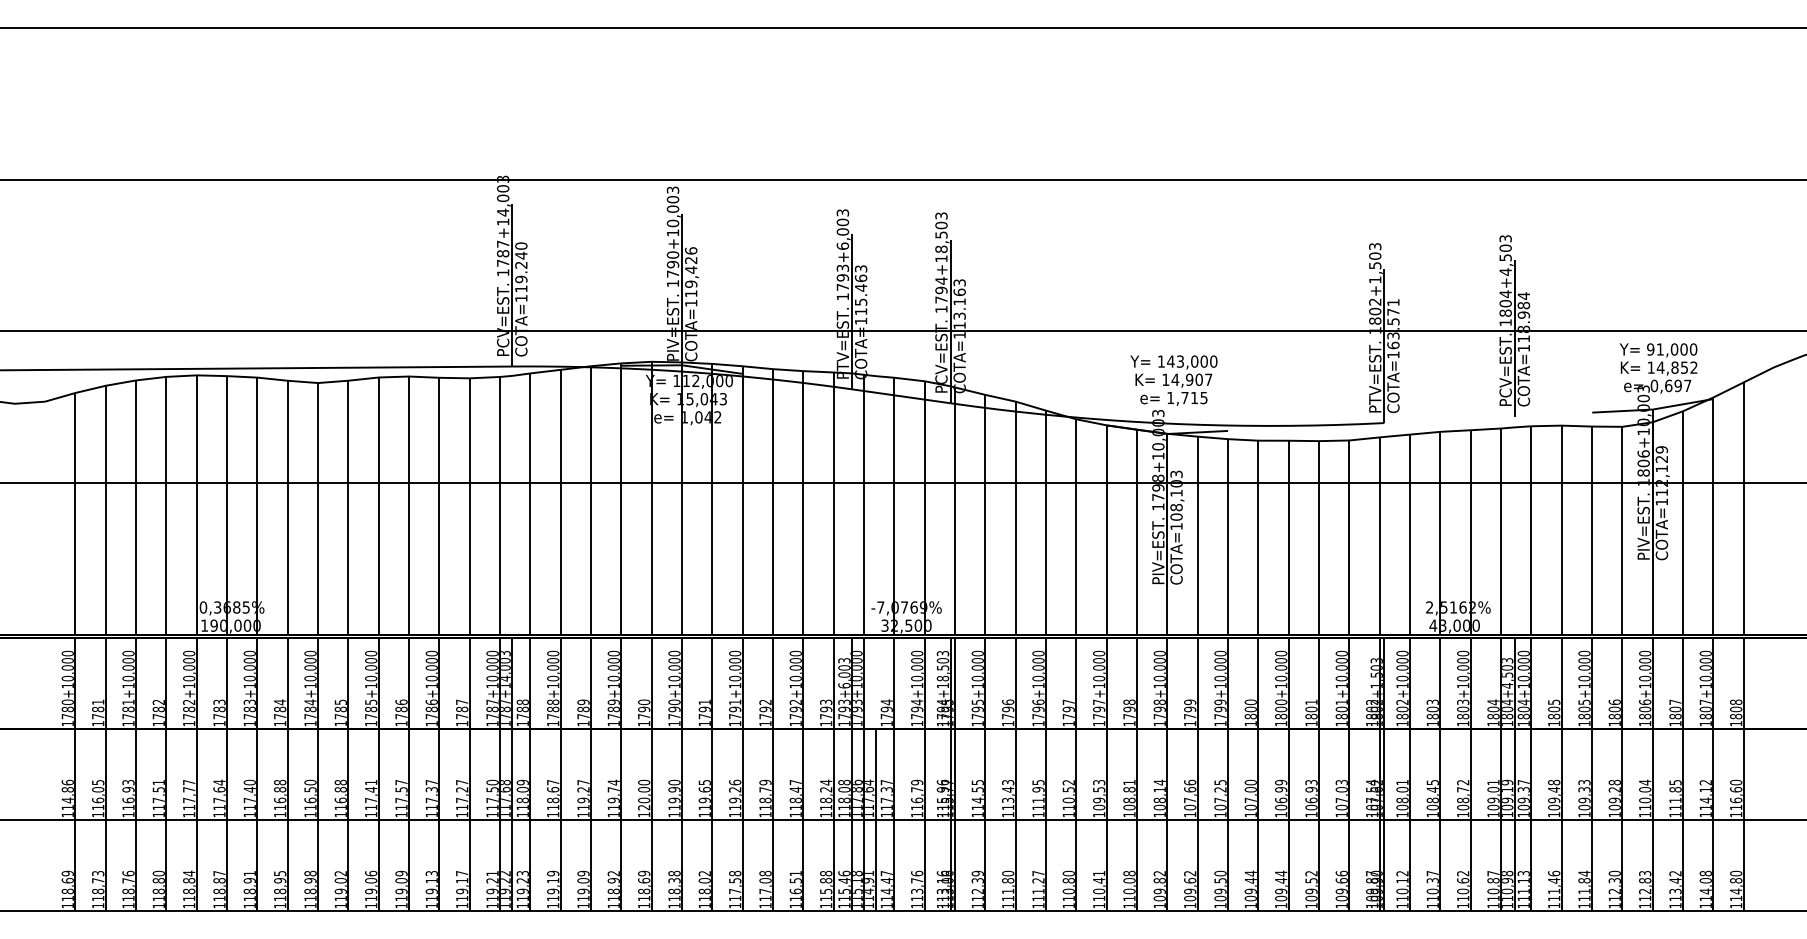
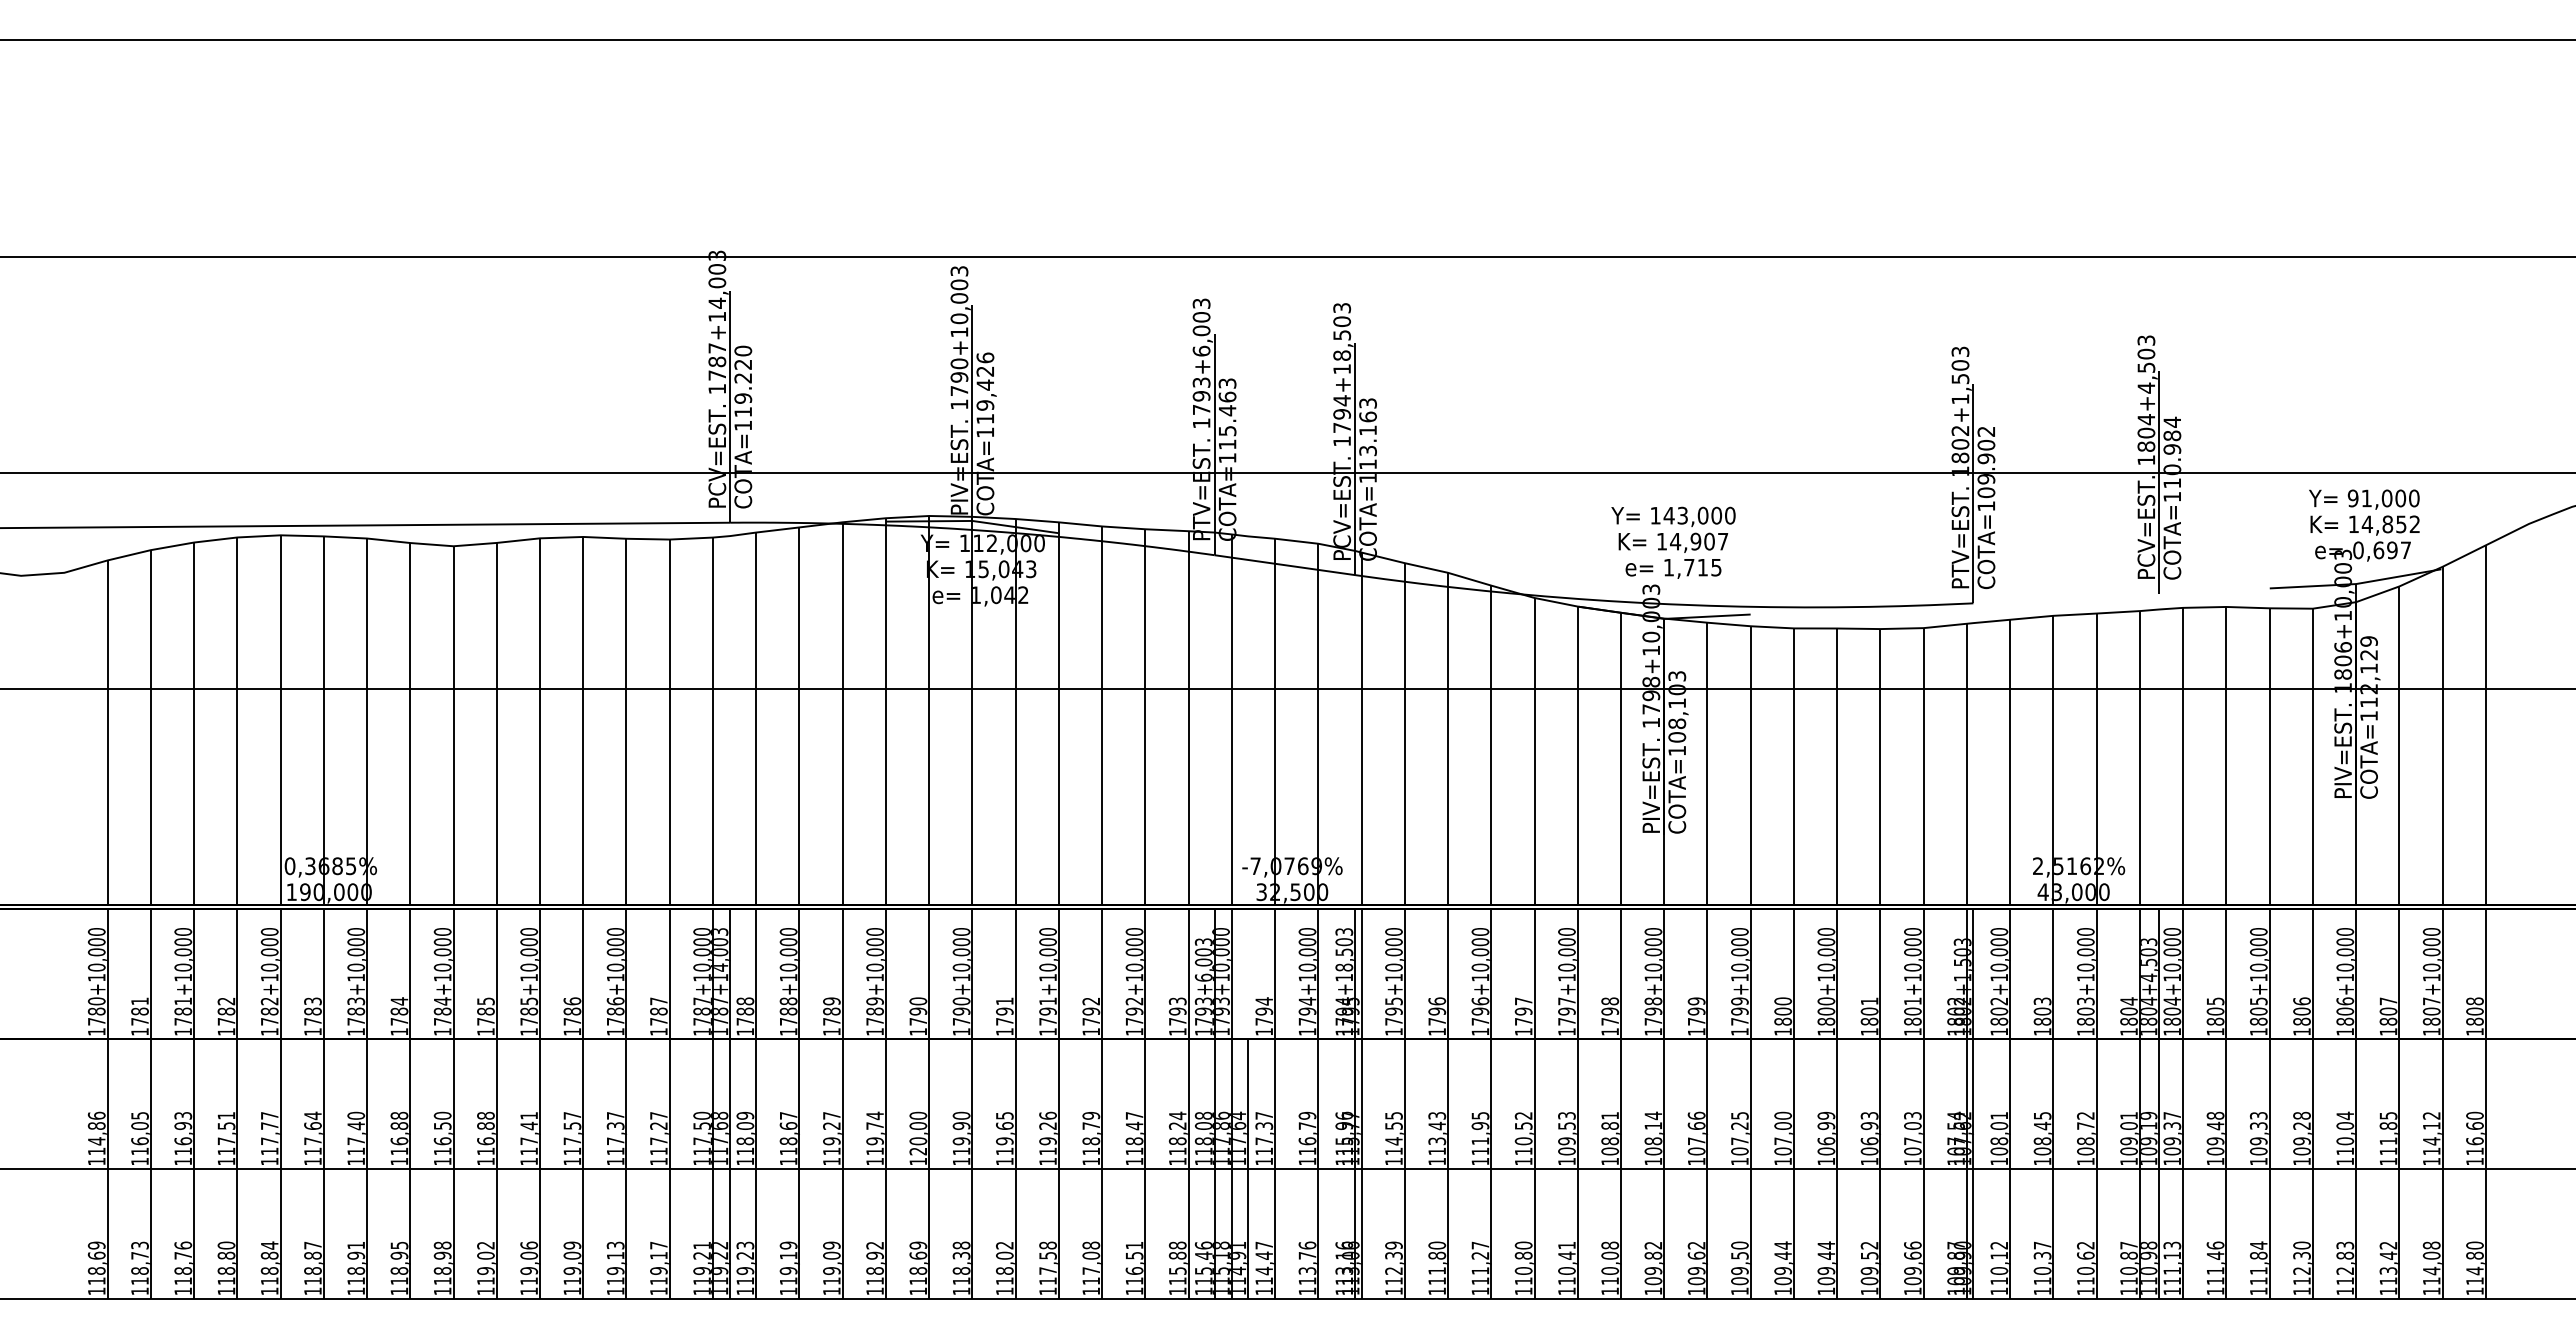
text: (520, 255) -> (742, 364), COTA=119.240 -> COTA=119.220
text: (1393, 323) -> (1986, 461), COTA=163.571 -> COTA=109.902
text: (1523, 329) -> (2171, 469), COTA=118.984 -> COTA=110.984

